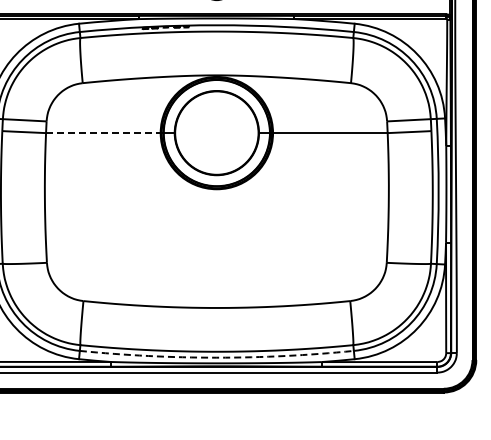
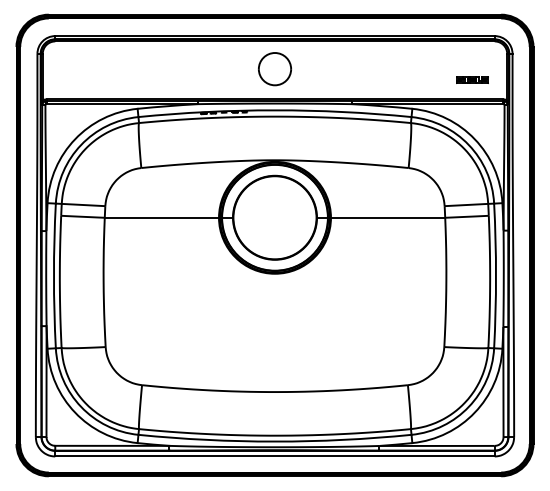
line: (103, 132) -> (162, 217), dashed -> solid
arc: (217, 357) -> (275, 441), dashed -> solid

